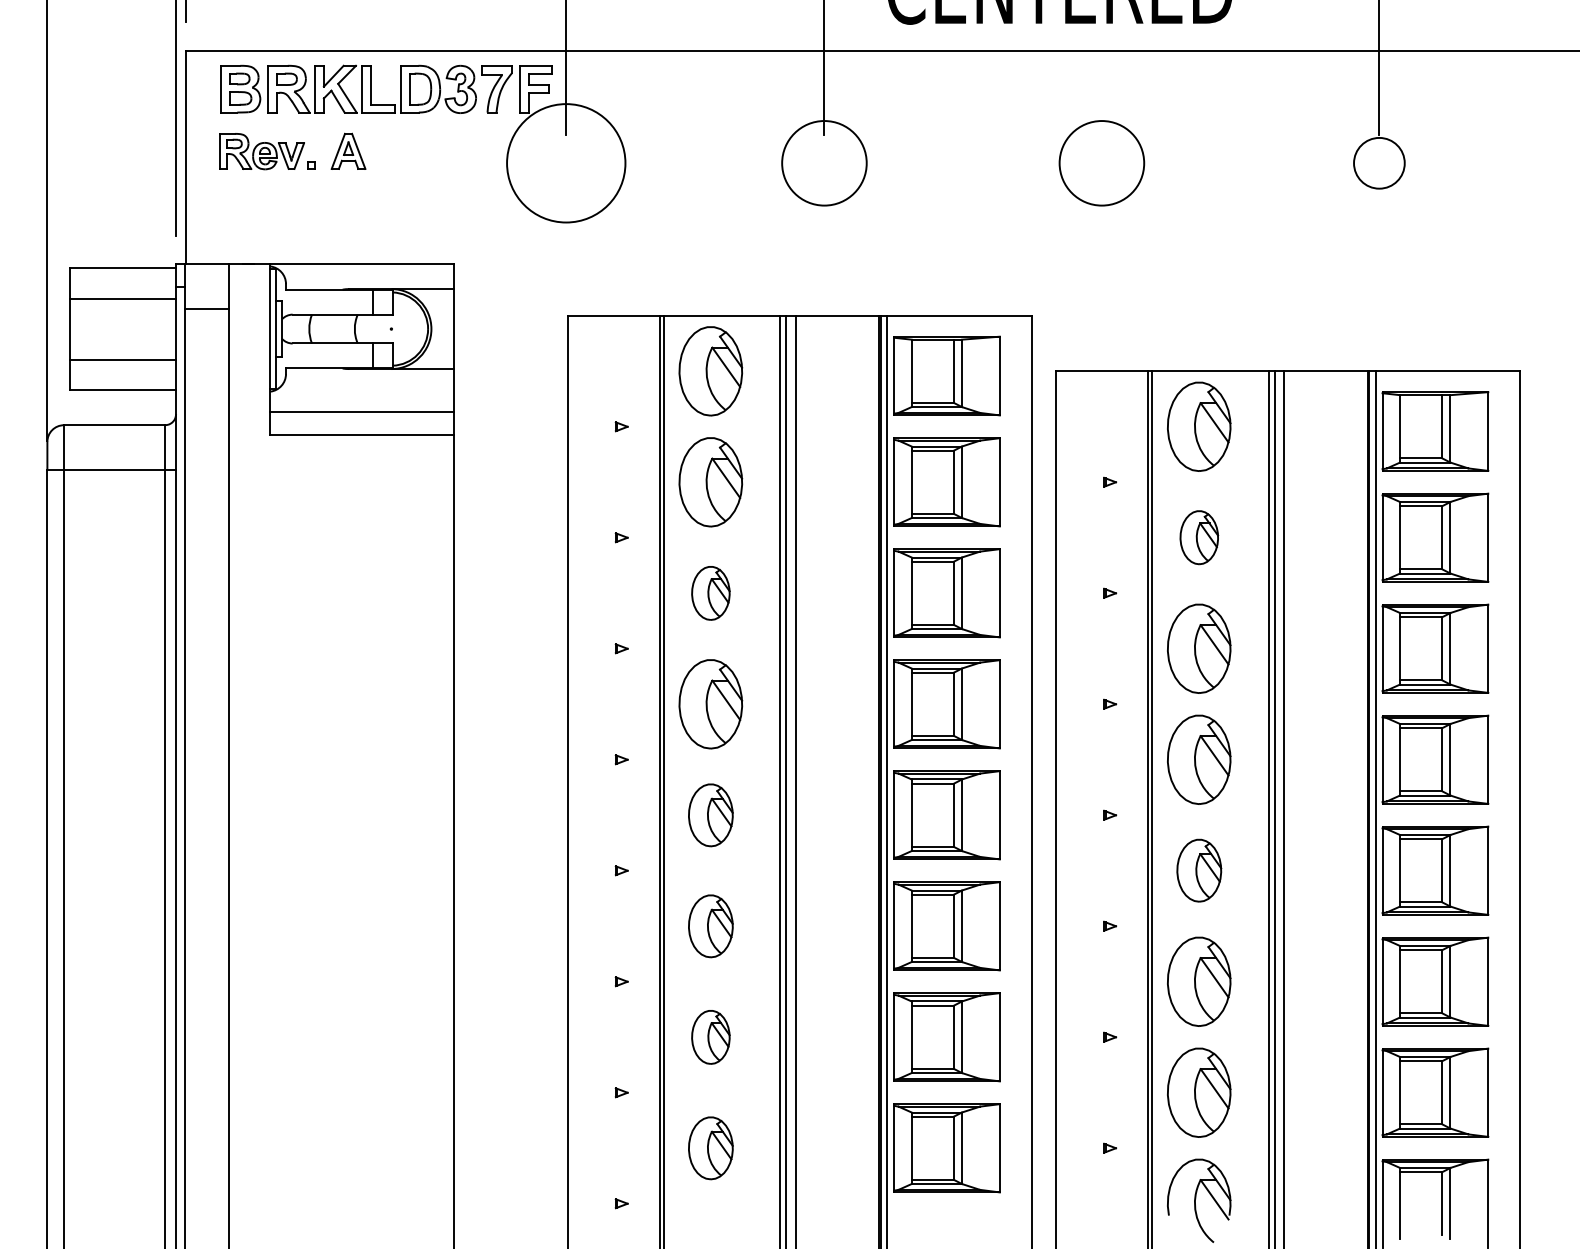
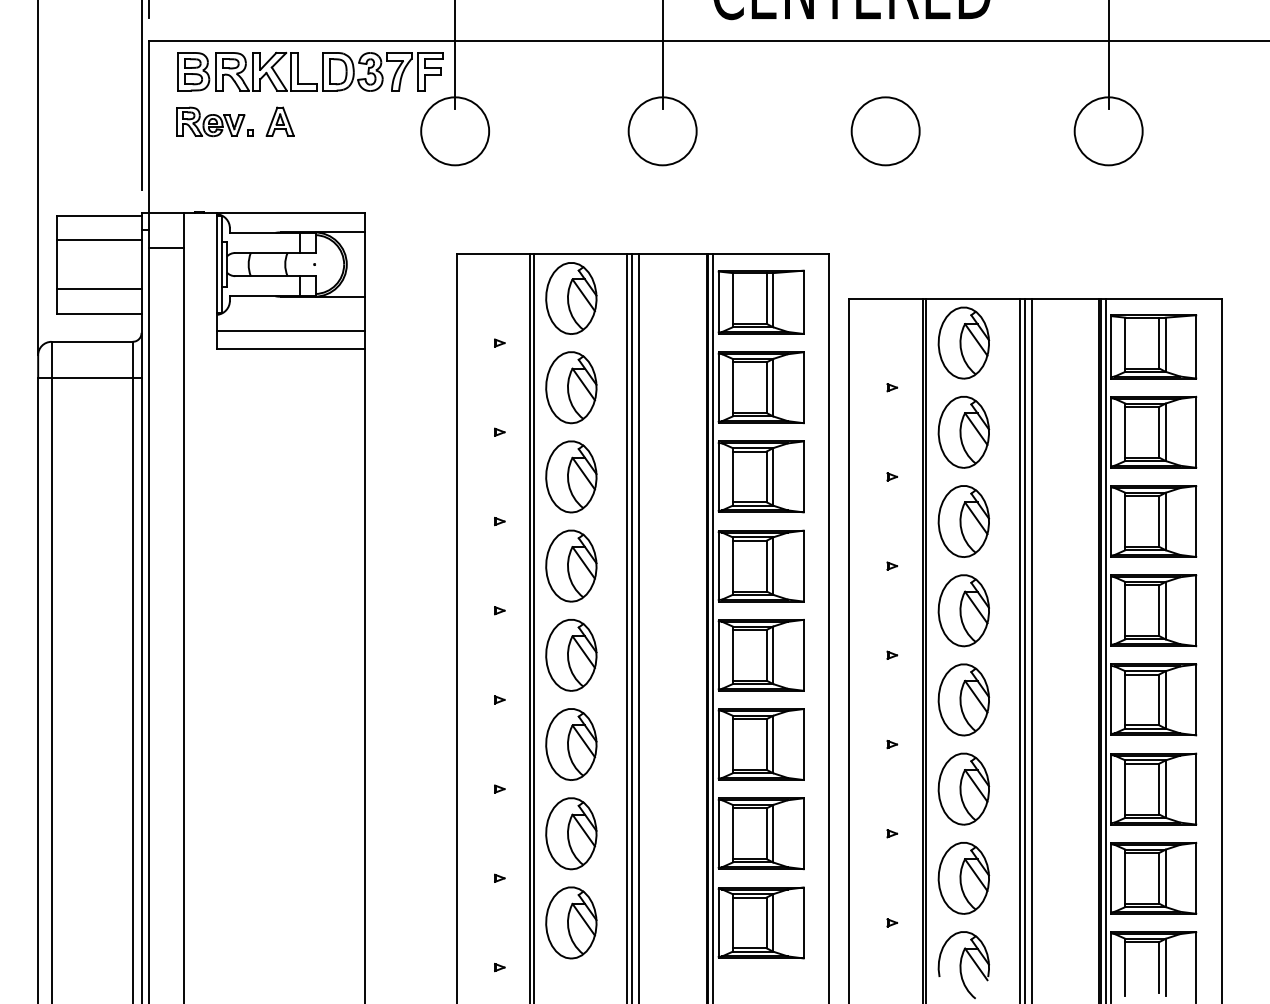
circle: (565, 163) -> (454, 131), size x0.71
circle: (1379, 163) -> (1108, 131), size x1.67
part: (1199, 537) -> (964, 432), size x1.67
part: (710, 593) -> (571, 477), size x1.67
part: (710, 815) -> (571, 655), size x1.43
part: (1199, 870) -> (964, 699), size x1.43
part: (710, 926) -> (571, 744), size x1.43
part: (710, 1037) -> (571, 833), size x1.67
part: (710, 1148) -> (571, 923), size x1.43

